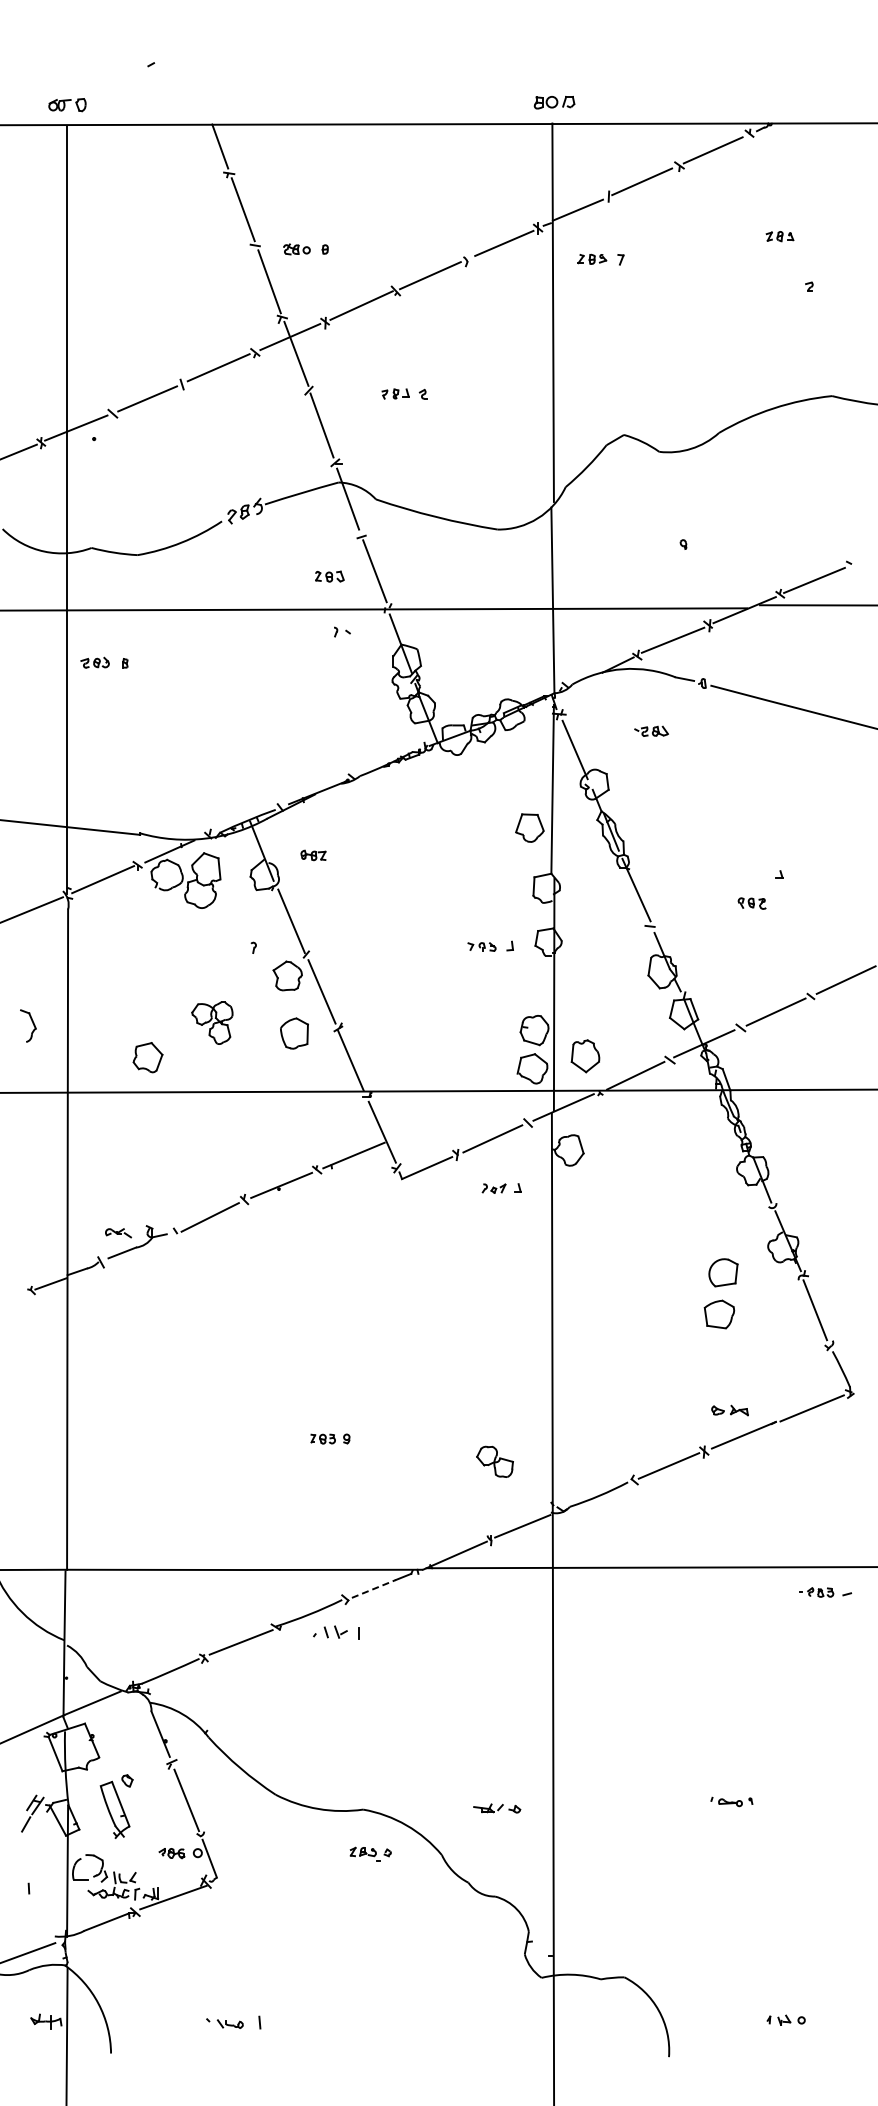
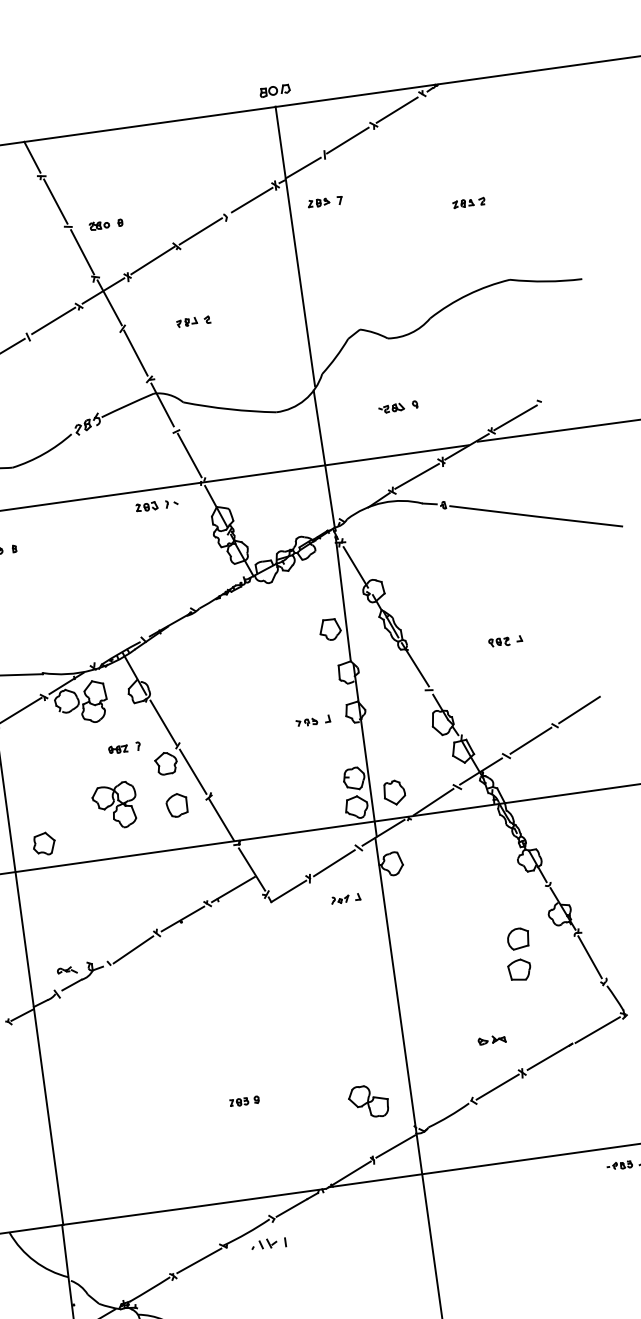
part: (779, 236) -> (462, 203), moved
part: (329, 576) -> (146, 506), moved
part: (651, 730) -> (391, 407), moved
part: (313, 855) -> (118, 749), moved
part: (751, 903) -> (498, 642), moved
part: (212, 1022) -> (115, 805), size x1.43
part: (147, 1057) -> (43, 843), moved
part: (729, 1410) -> (491, 1040), moved
part: (494, 1461) -> (368, 1101), size x1.43
line: (373, 1588) -> (291, 1207), dashed -> solid

